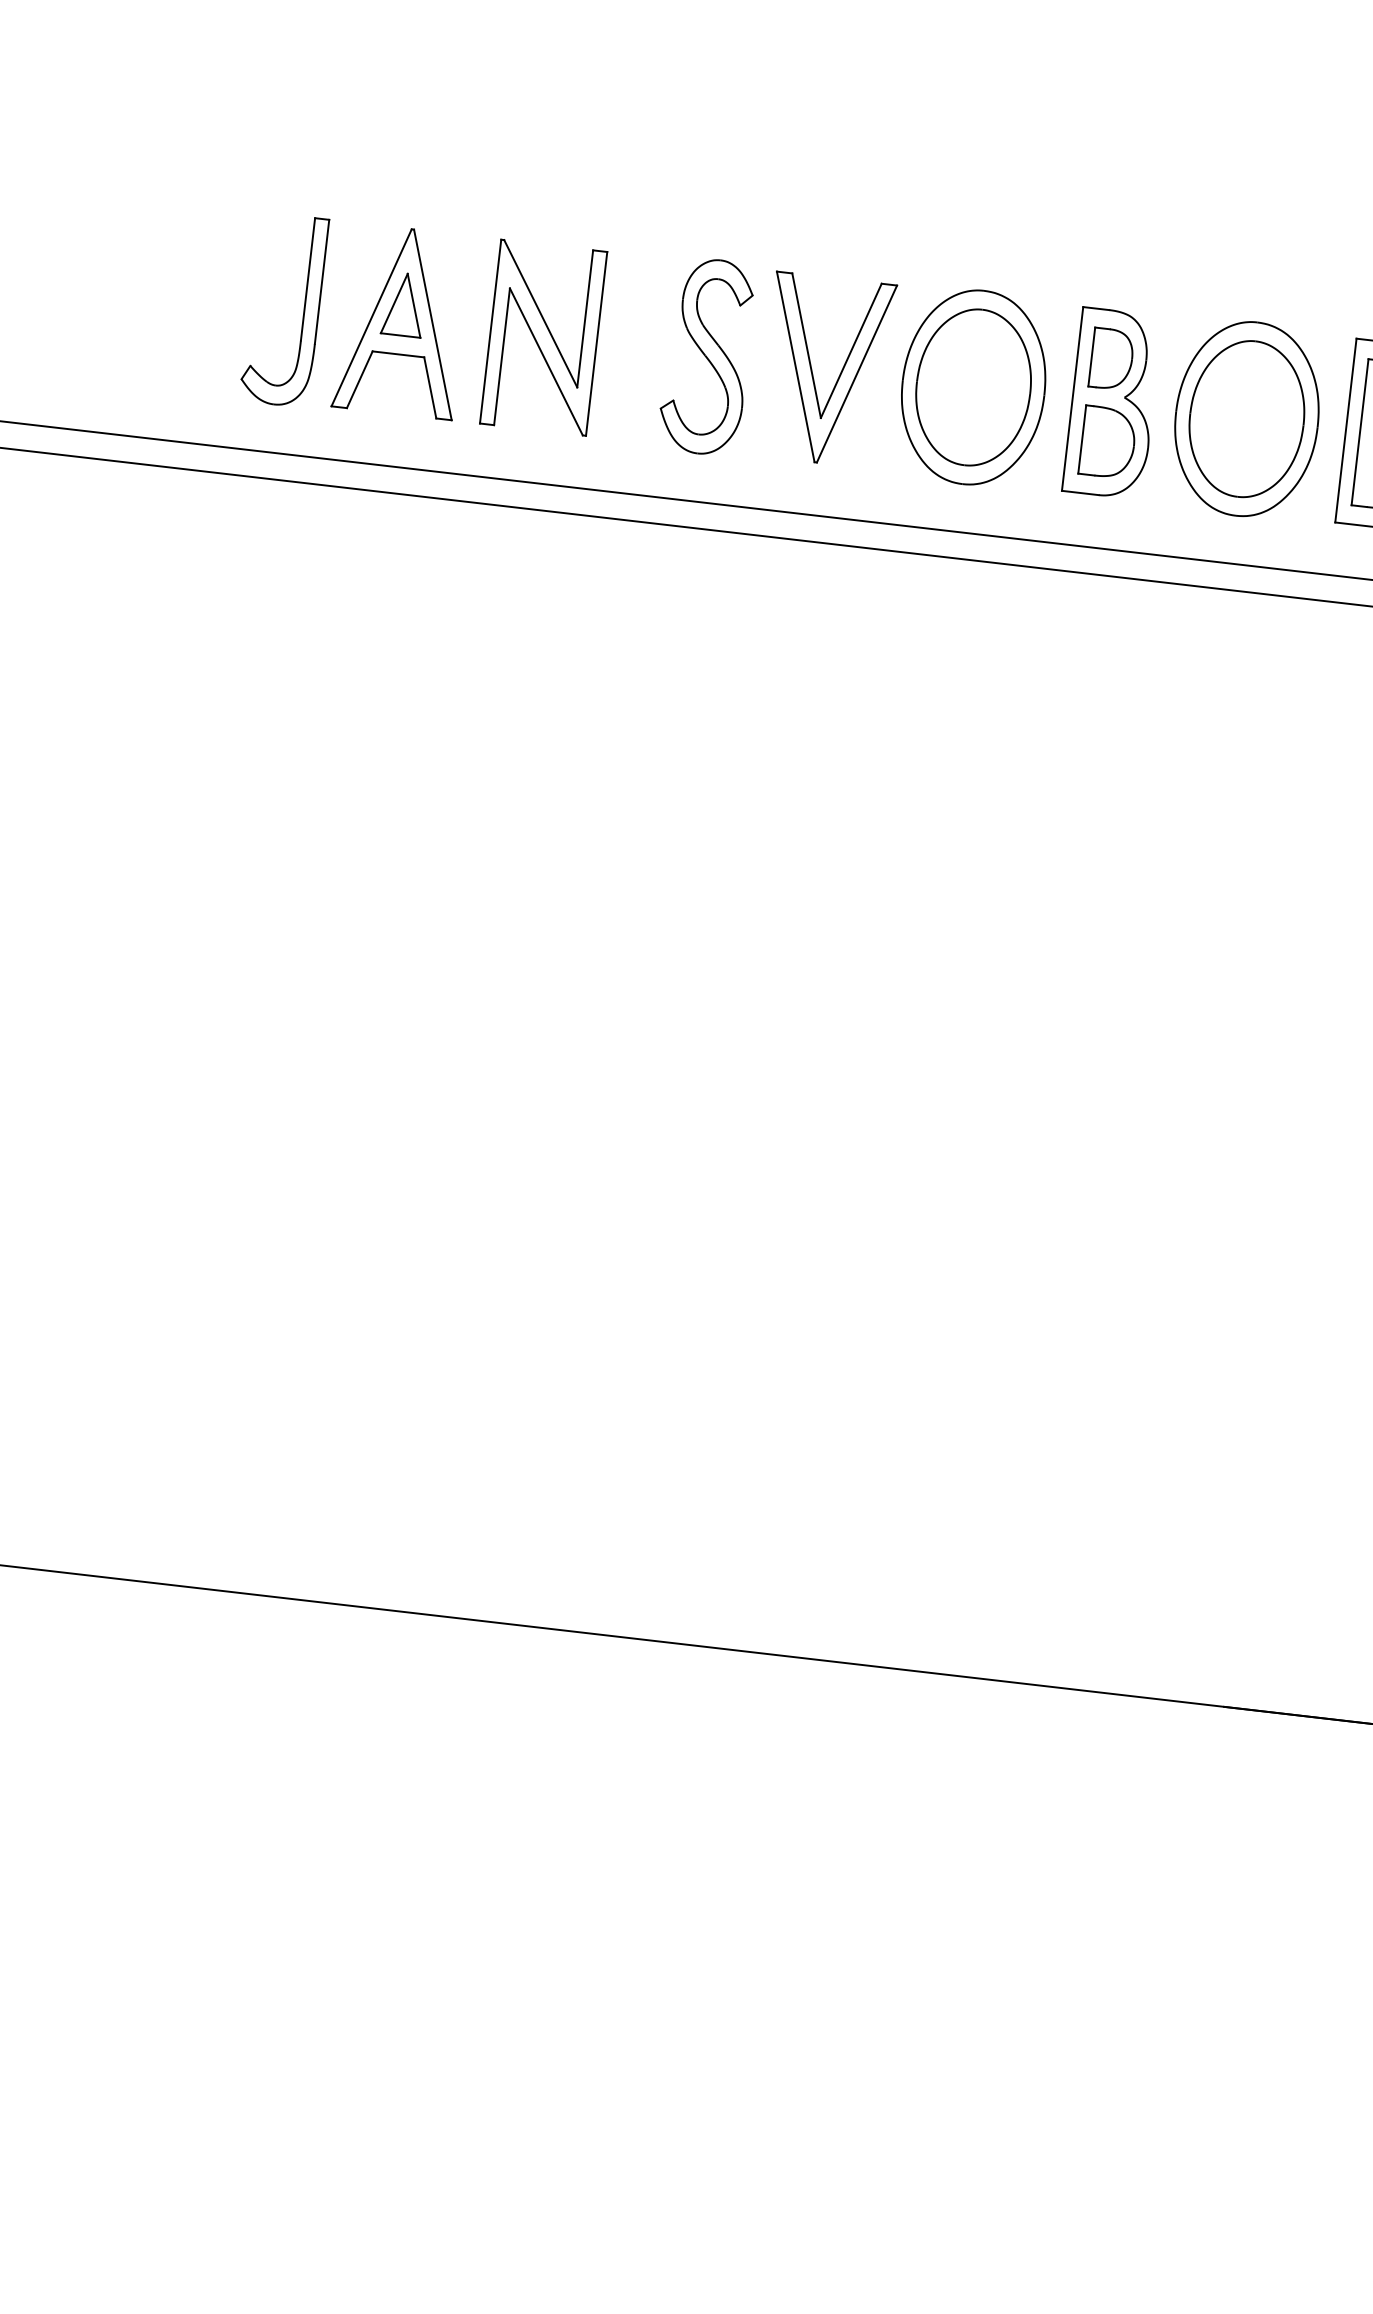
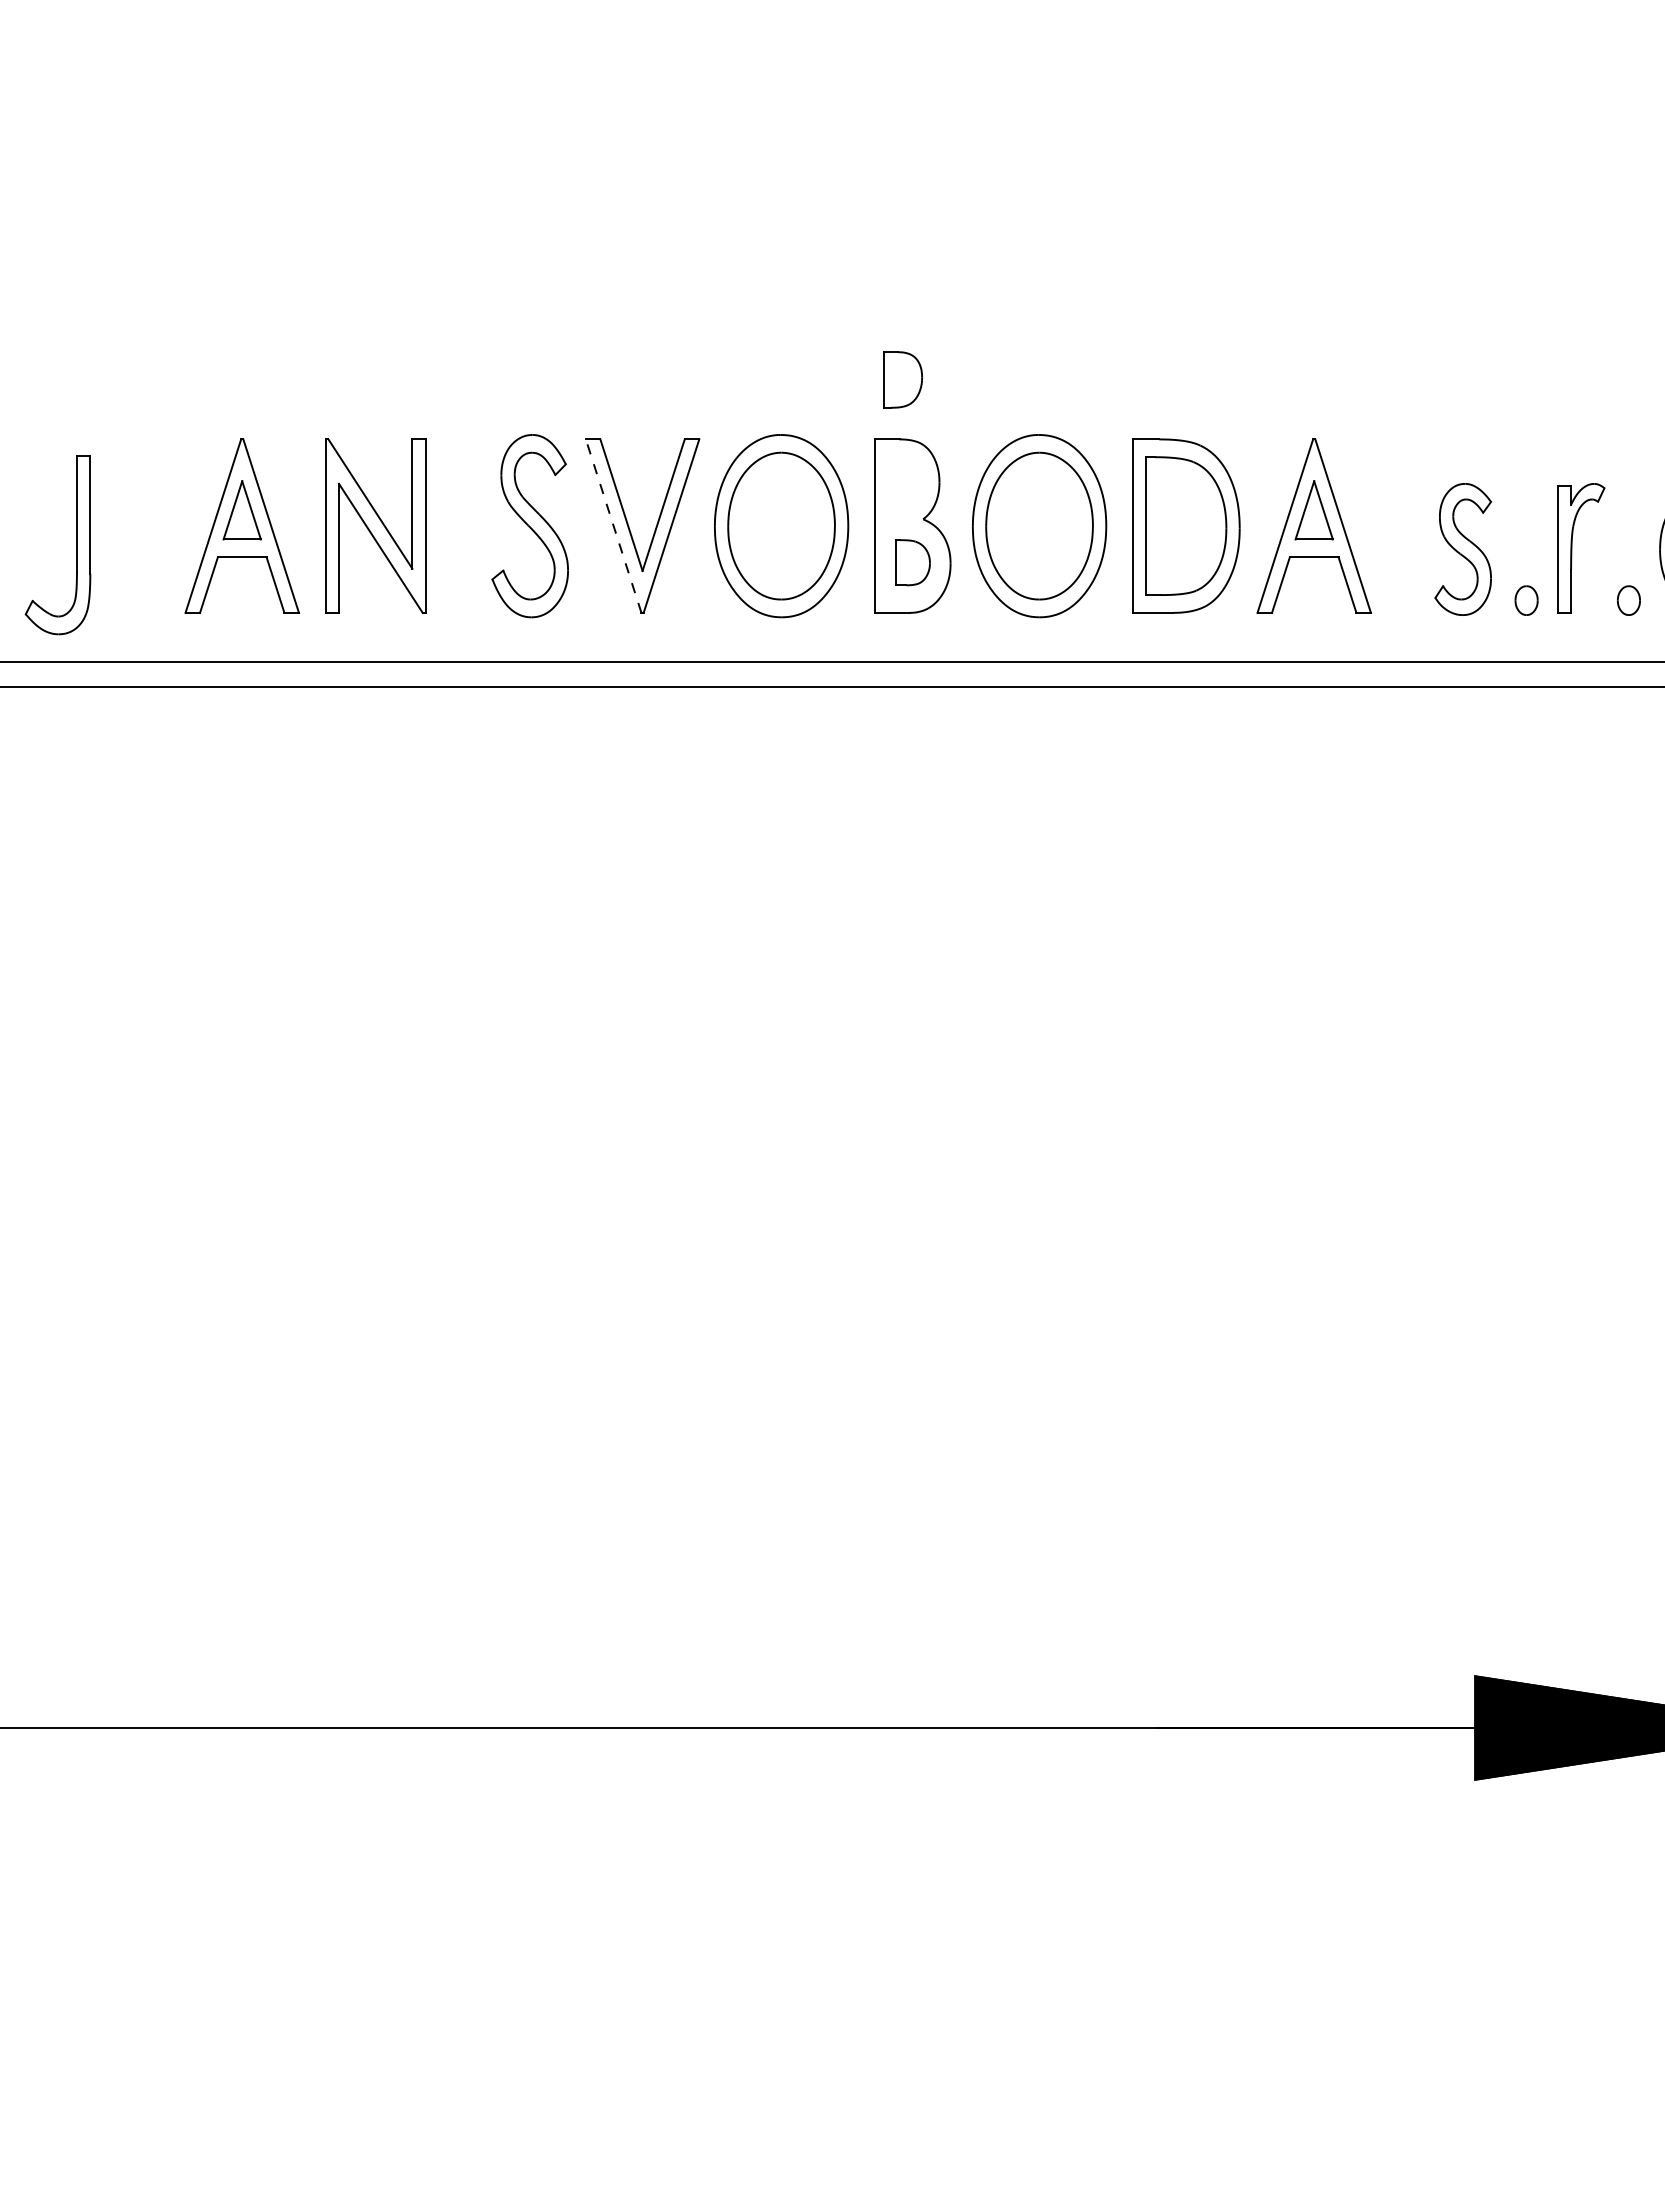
part: (303, 312) -> (76, 545), moved
part: (1111, 358) -> (902, 379), moved
line: (795, 366) -> (613, 525), solid -> dashed
part: (1107, 442) -> (912, 562), size x0.7

